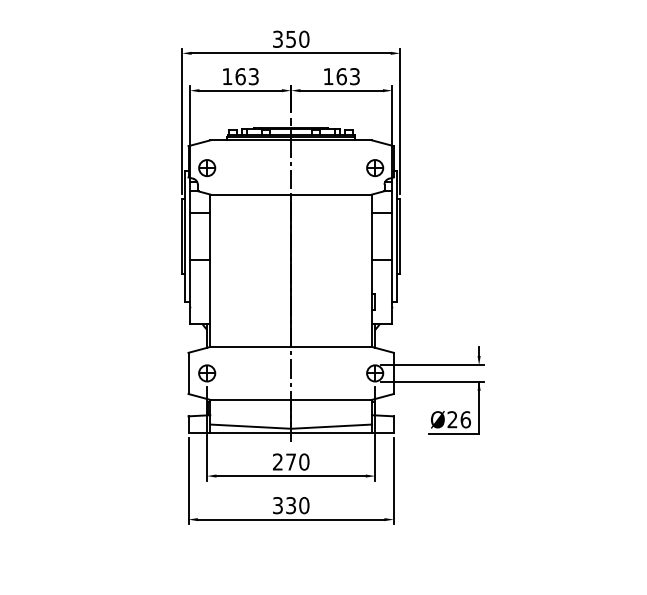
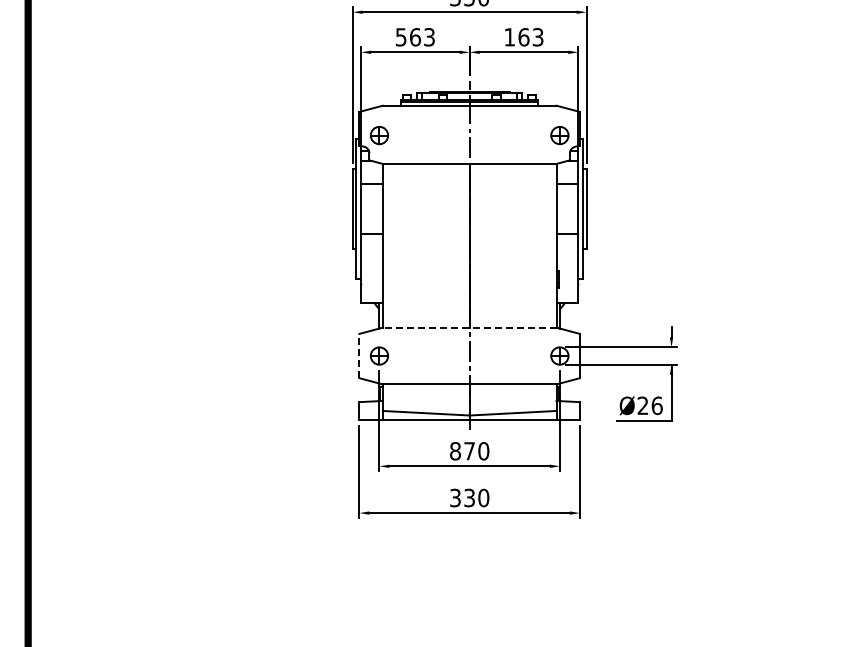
text: (227, 76) -> (401, 37), 163 -> 563
line: (291, 346) -> (469, 327), solid -> dashed
line: (188, 372) -> (359, 355), solid -> dashed
text: (277, 462) -> (455, 451), 270 -> 870

